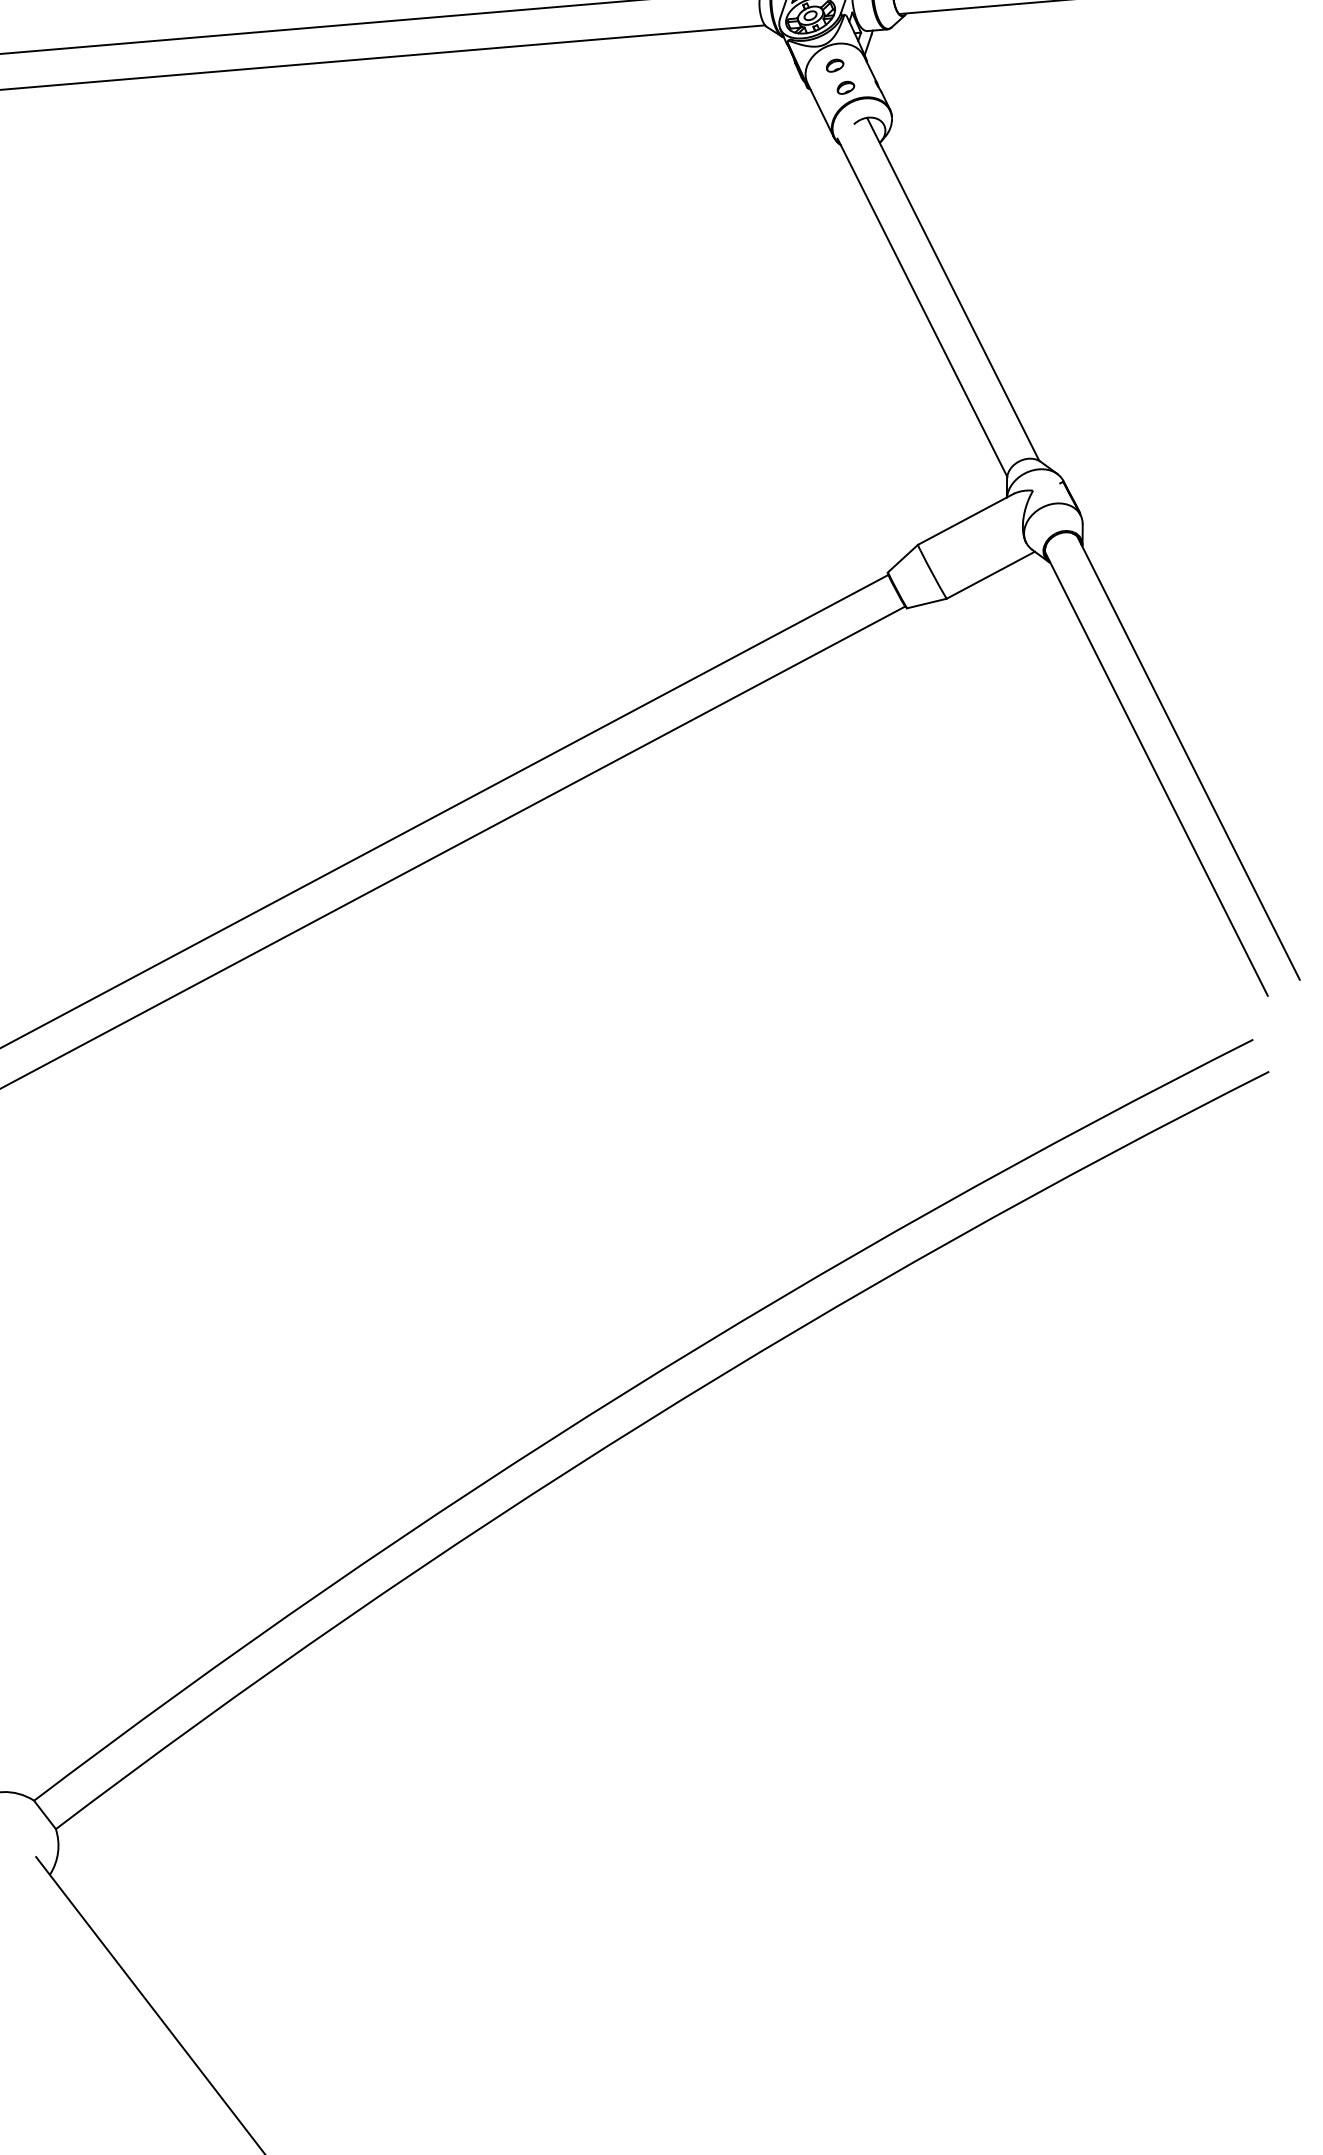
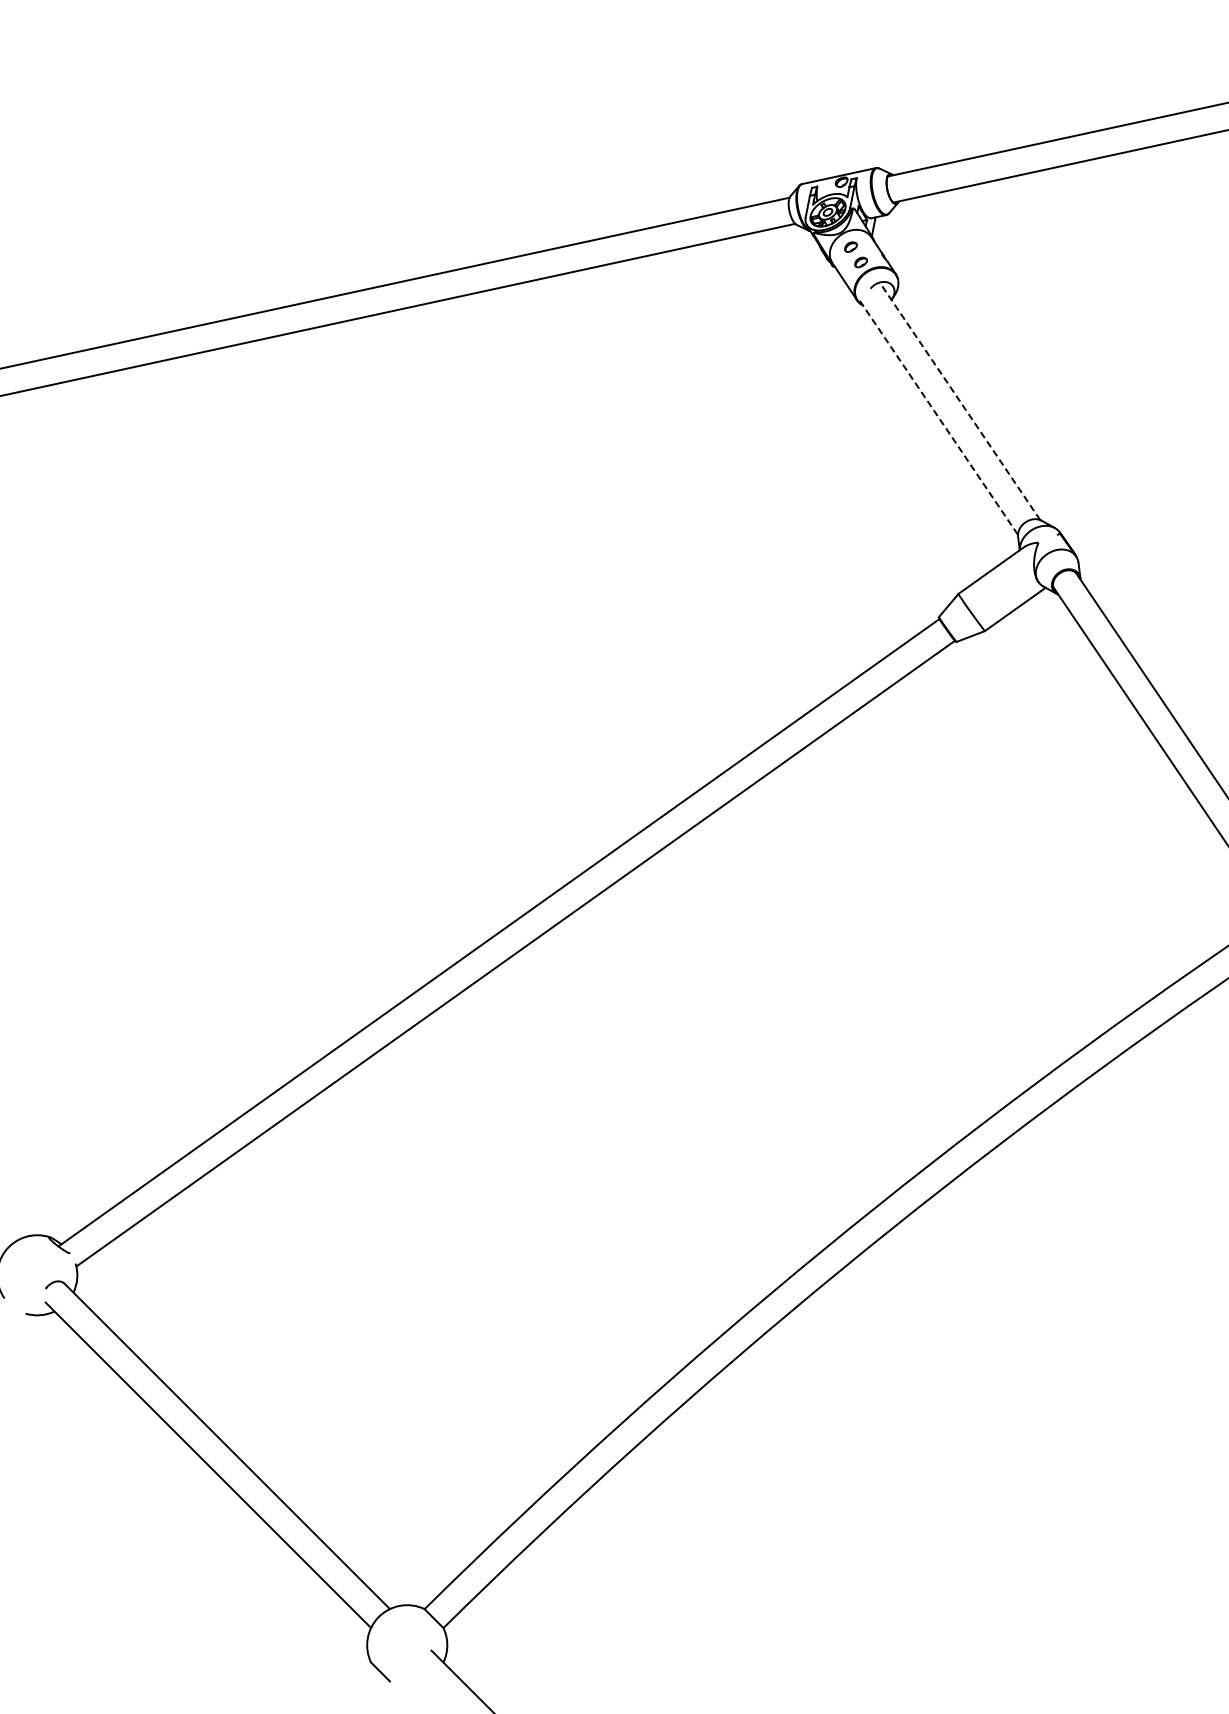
line: (952, 288) -> (959, 400), solid -> dashed
line: (923, 308) -> (939, 418), solid -> dashed

